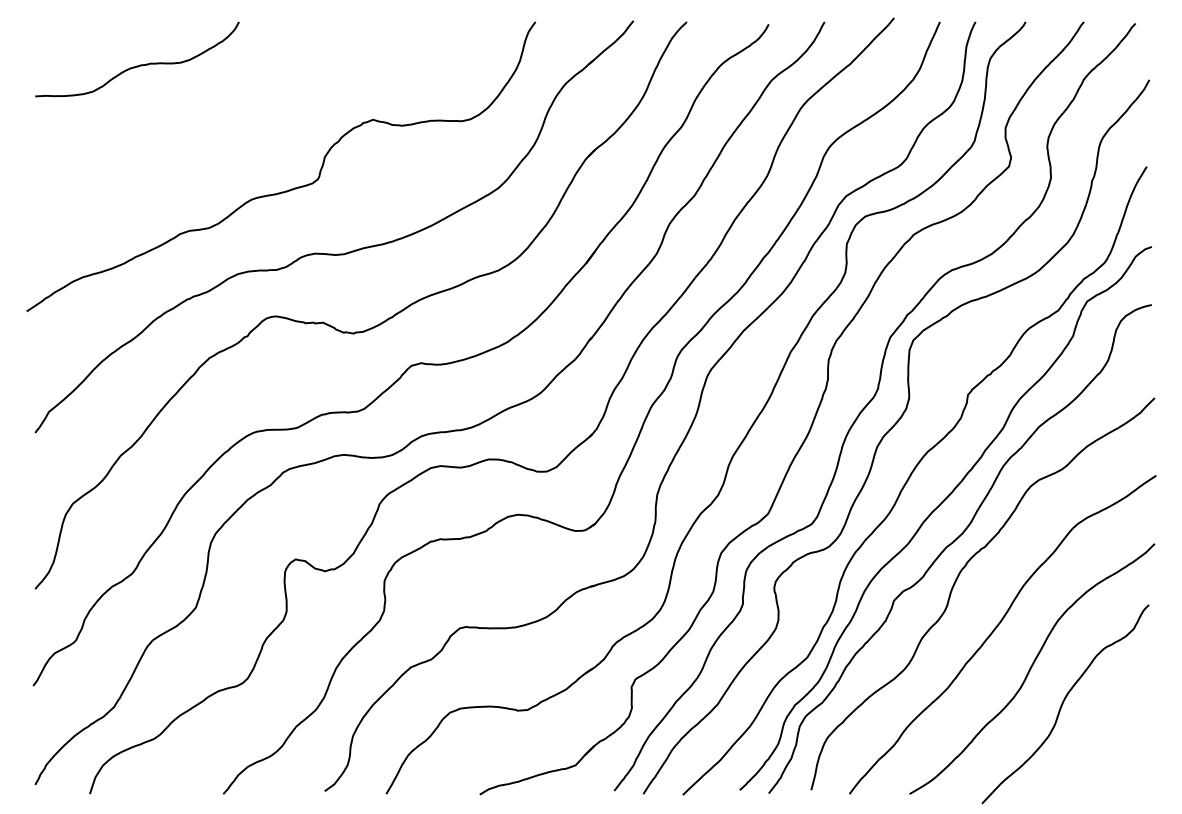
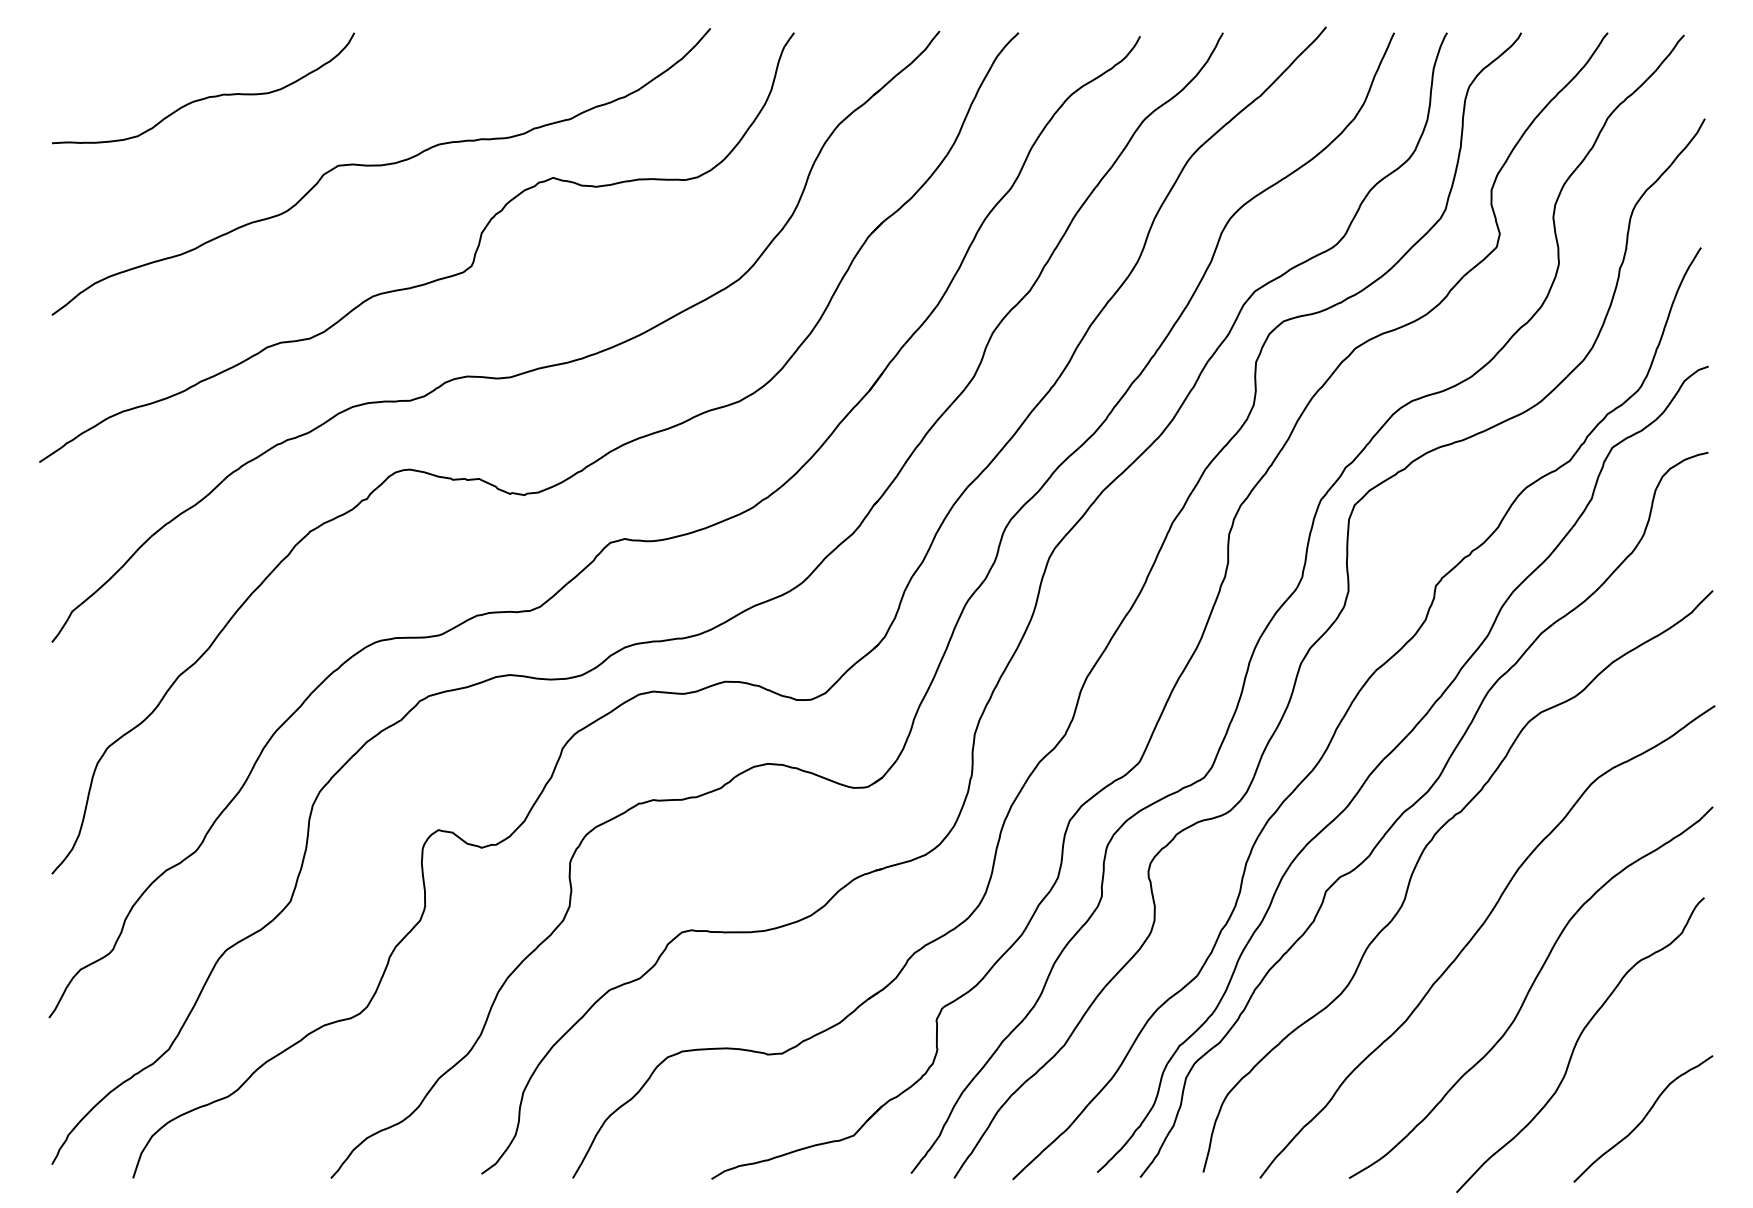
curve: (256, 112) -> (380, 167), added
curve: (1107, 754) -> (1642, 1119), added

